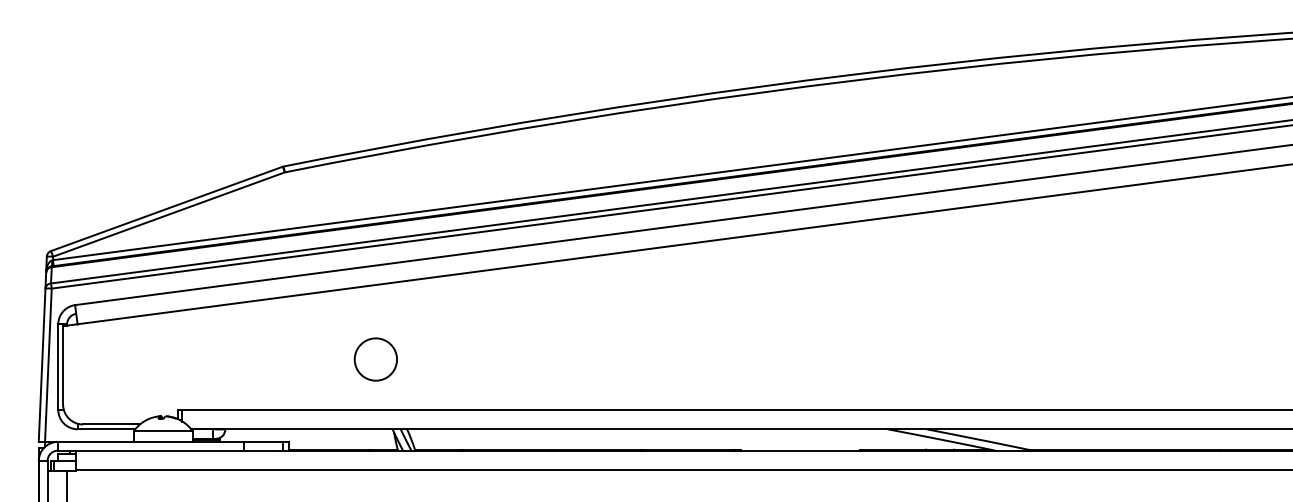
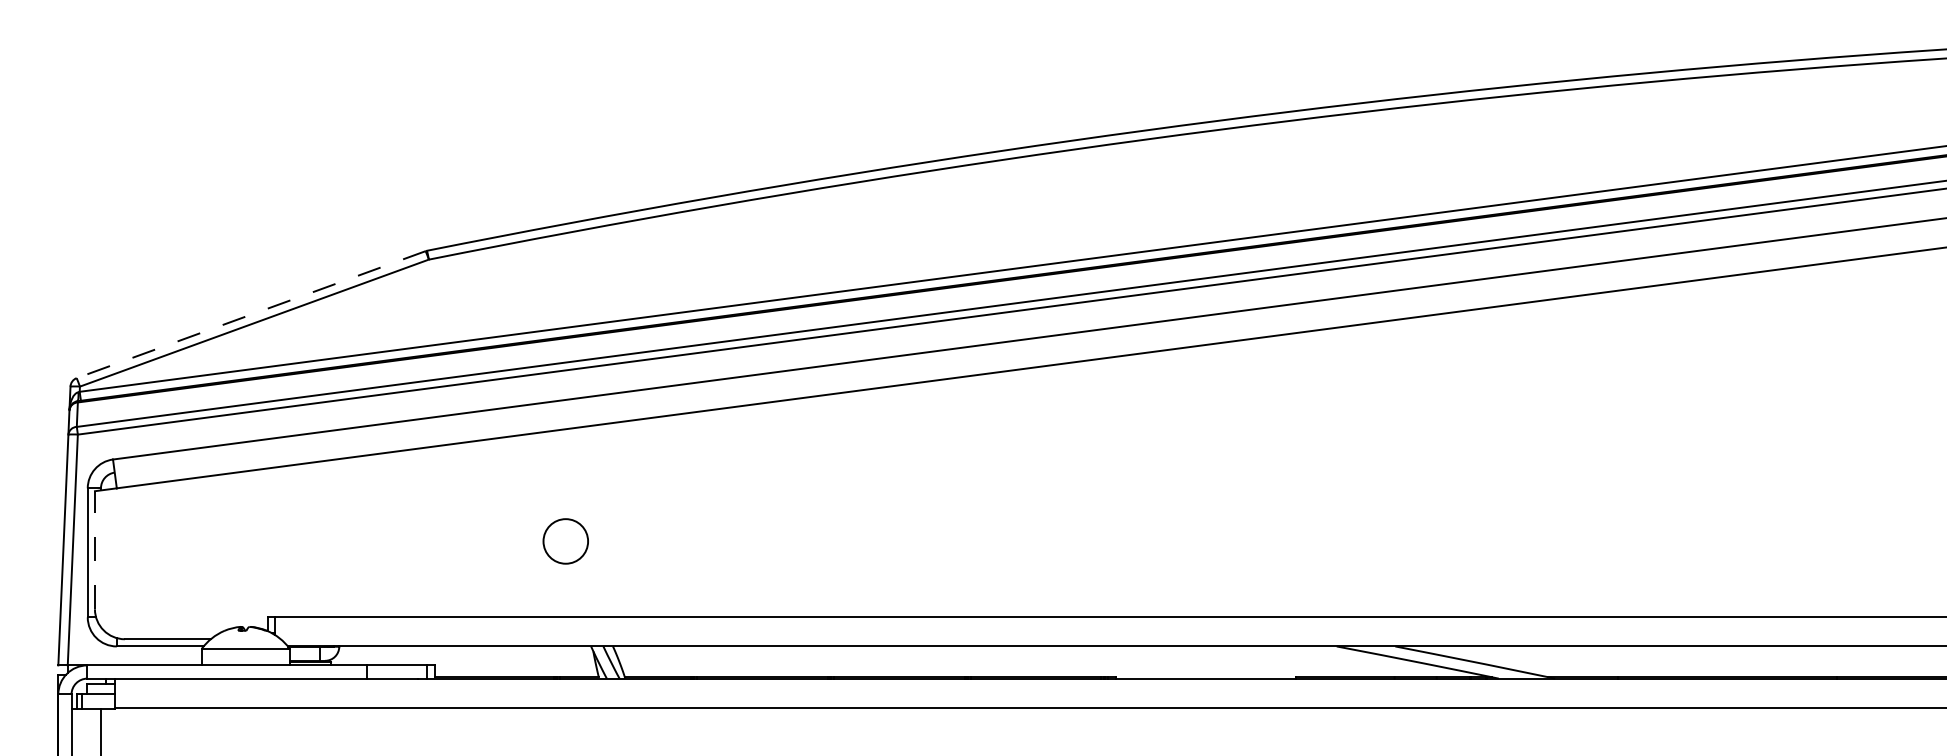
line: (166, 209) -> (250, 315), solid -> dashed
circle: (375, 359) -> (565, 541), size x0.7
line: (63, 364) -> (95, 548), solid -> dashed

